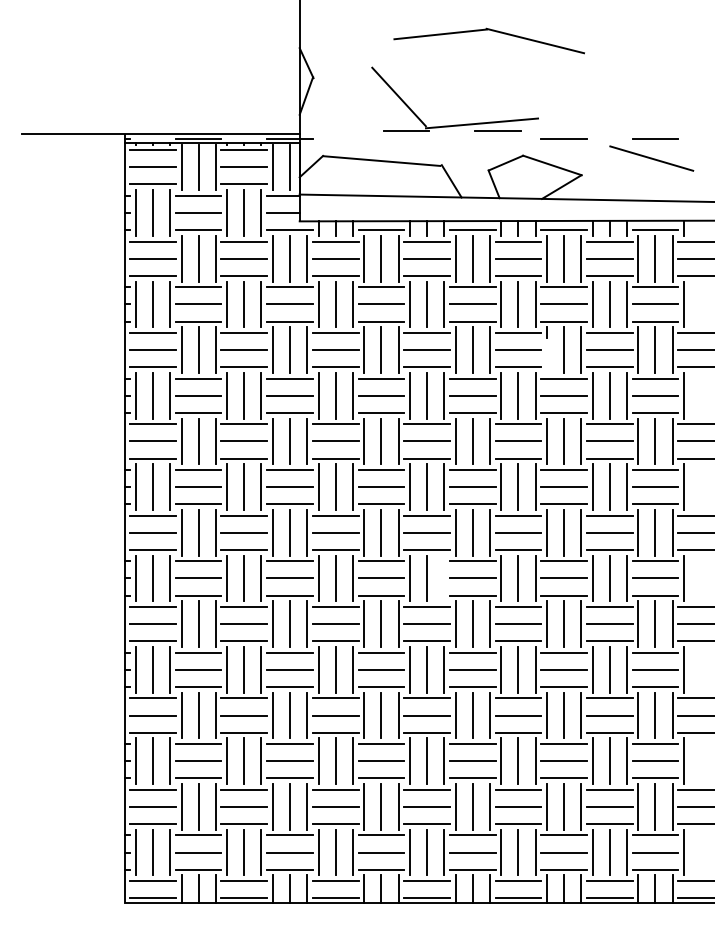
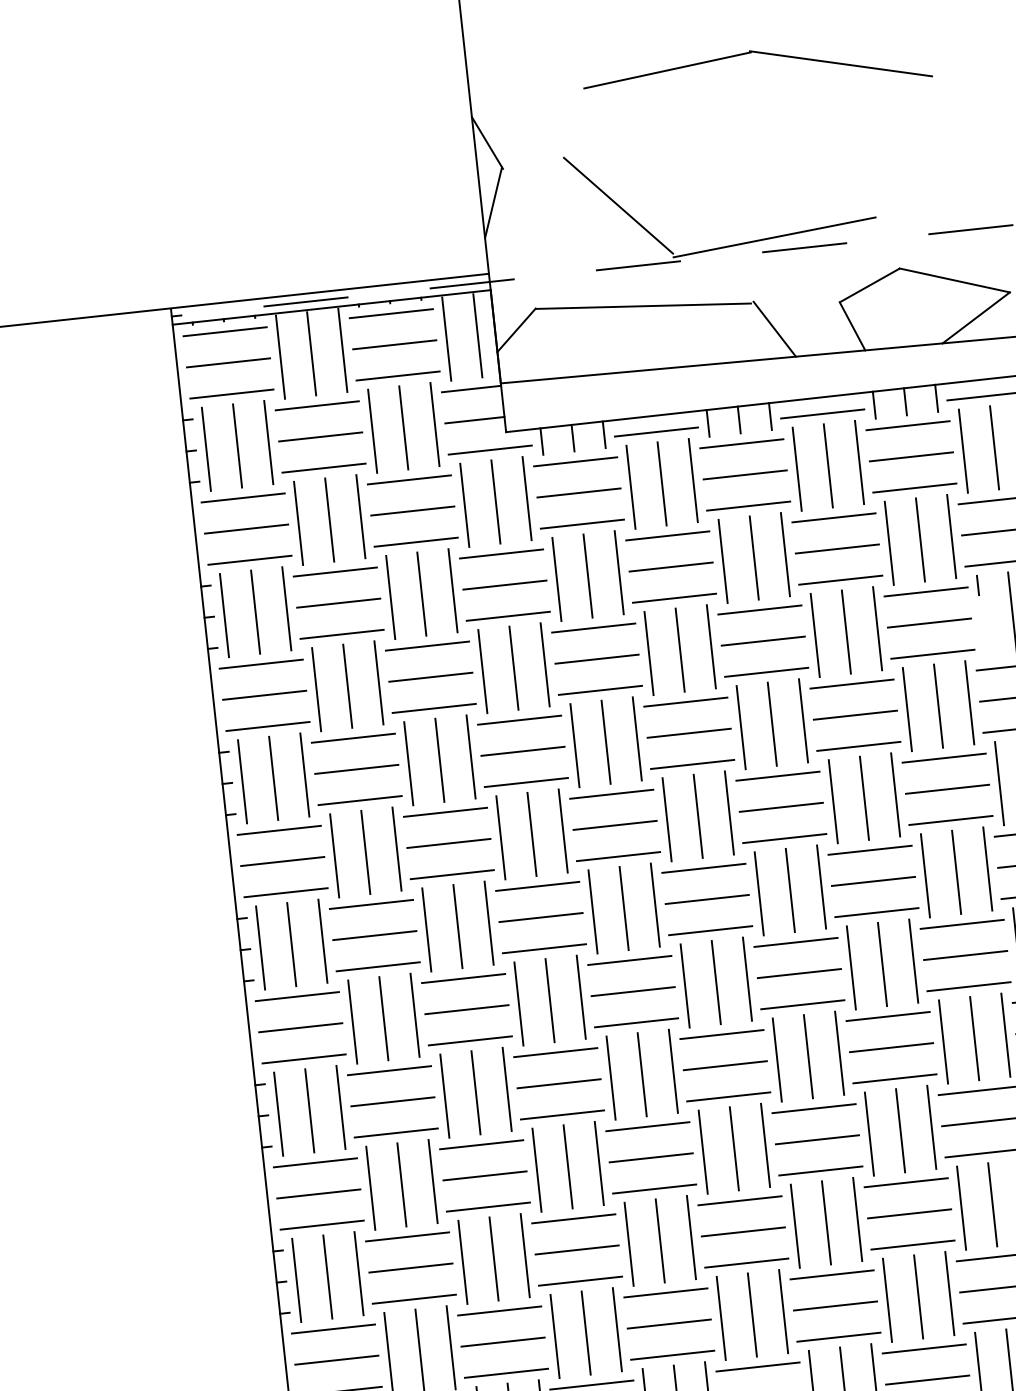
part: (492, 31) -> (761, 54), moved
part: (454, 124) -> (724, 244), moved
line: (444, 578) -> (840, 1053), added

